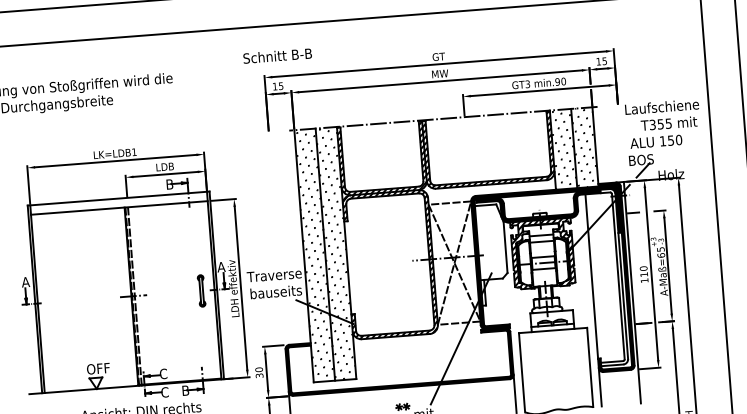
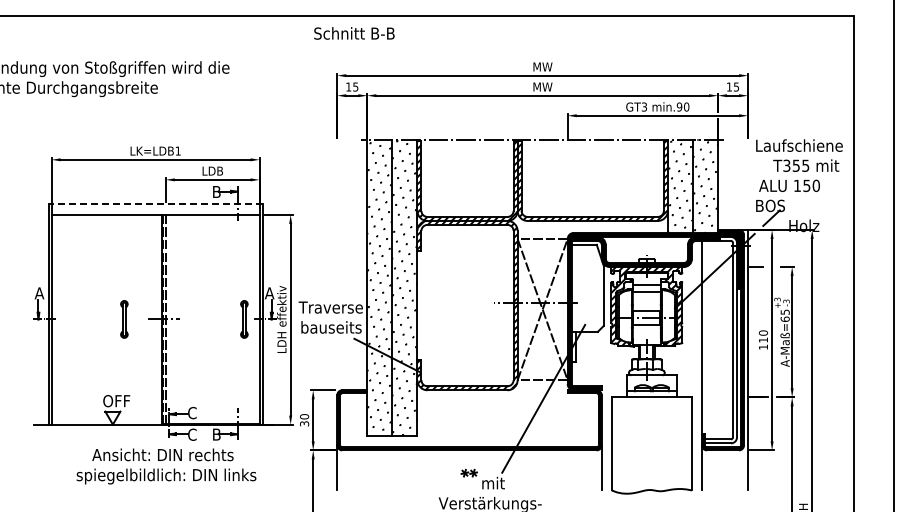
text: (277, 56) -> (354, 33), moved
text: (438, 56) -> (542, 66), GT -> MW
line: (118, 198) -> (155, 203), solid -> dashed
part: (99, 298) -> (124, 319), added

